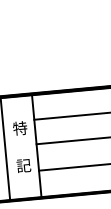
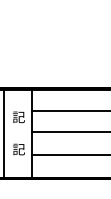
text: (19, 128) -> (18, 117), 特 -> 記

